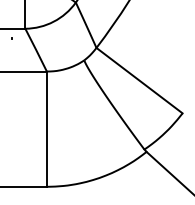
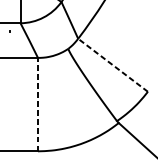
line: (139, 80) -> (113, 65), solid -> dashed
line: (46, 129) -> (37, 104), solid -> dashed

